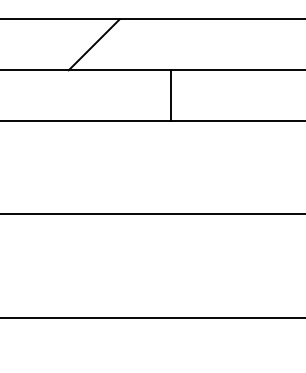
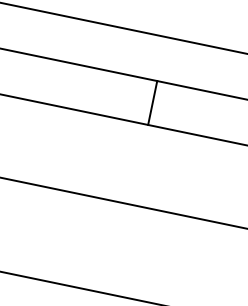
line: (93, 44) -> (85, 42), removed
line: (170, 95) -> (152, 102), moved

